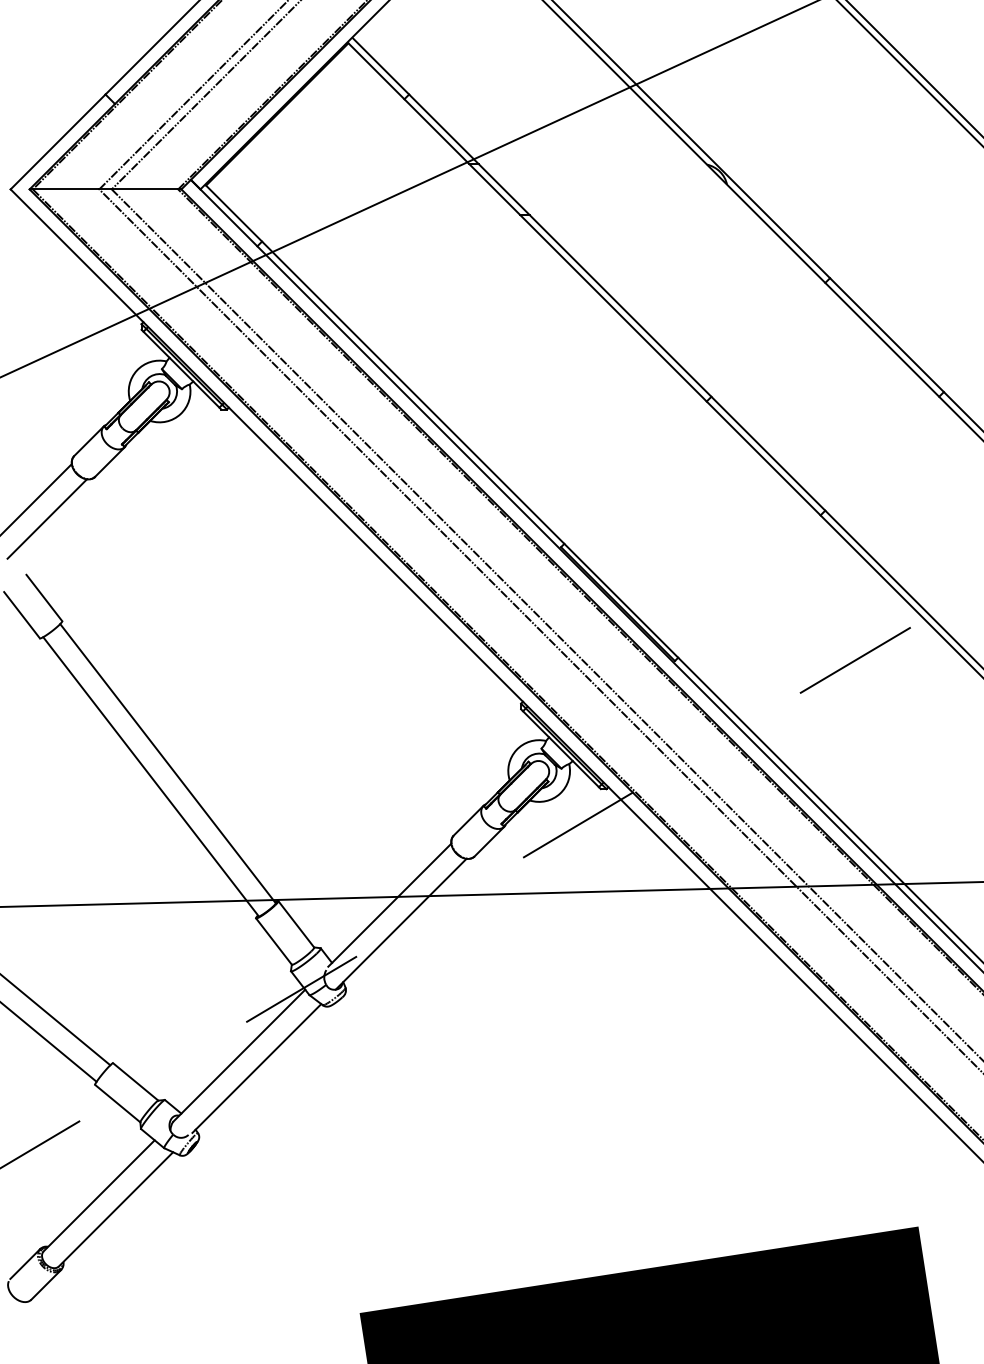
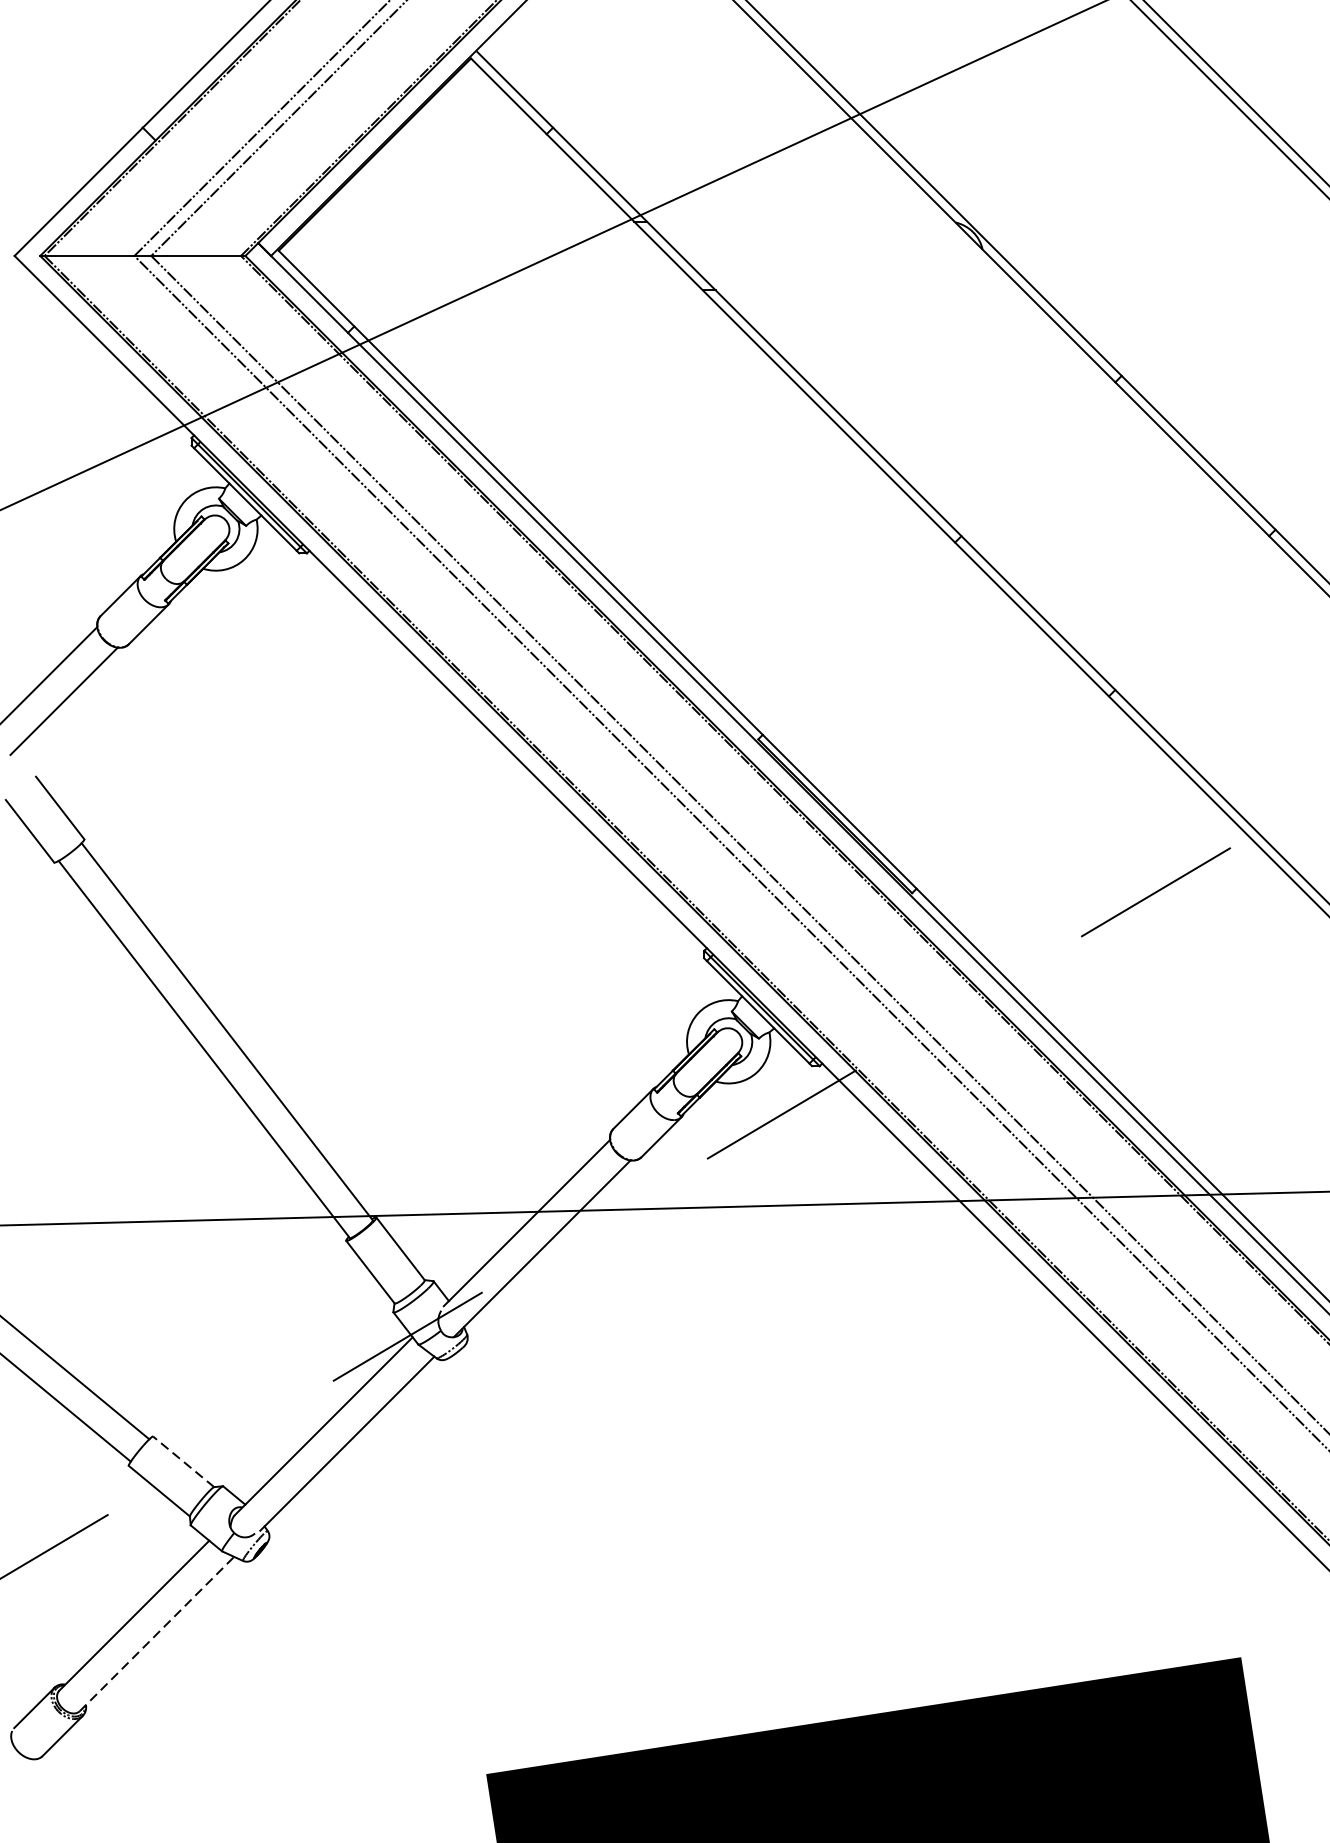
line: (135, 1081) -> (183, 1461), solid -> dashed
line: (115, 1209) -> (156, 1634), solid -> dashed

